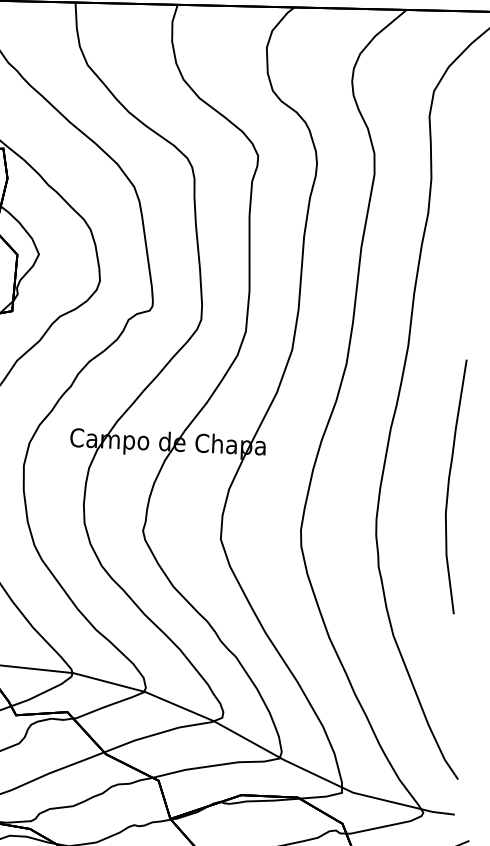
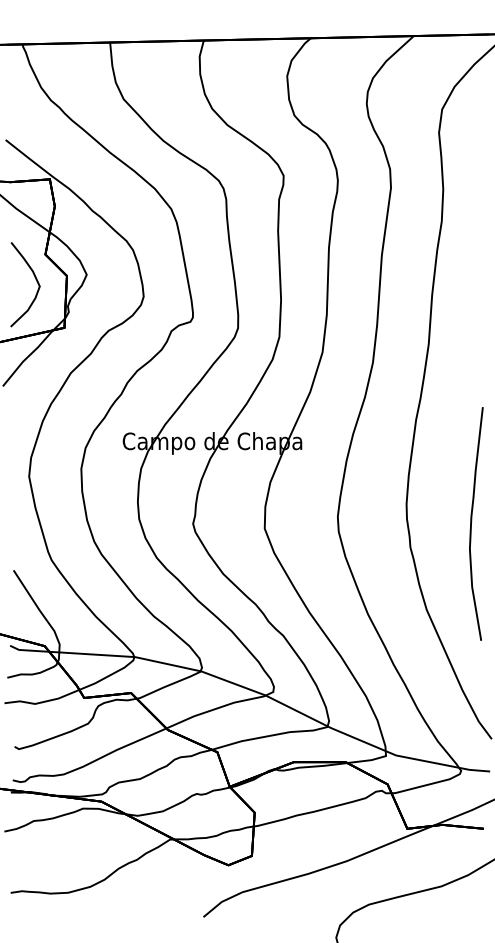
curve: (449, 483) -> (472, 521), moved

